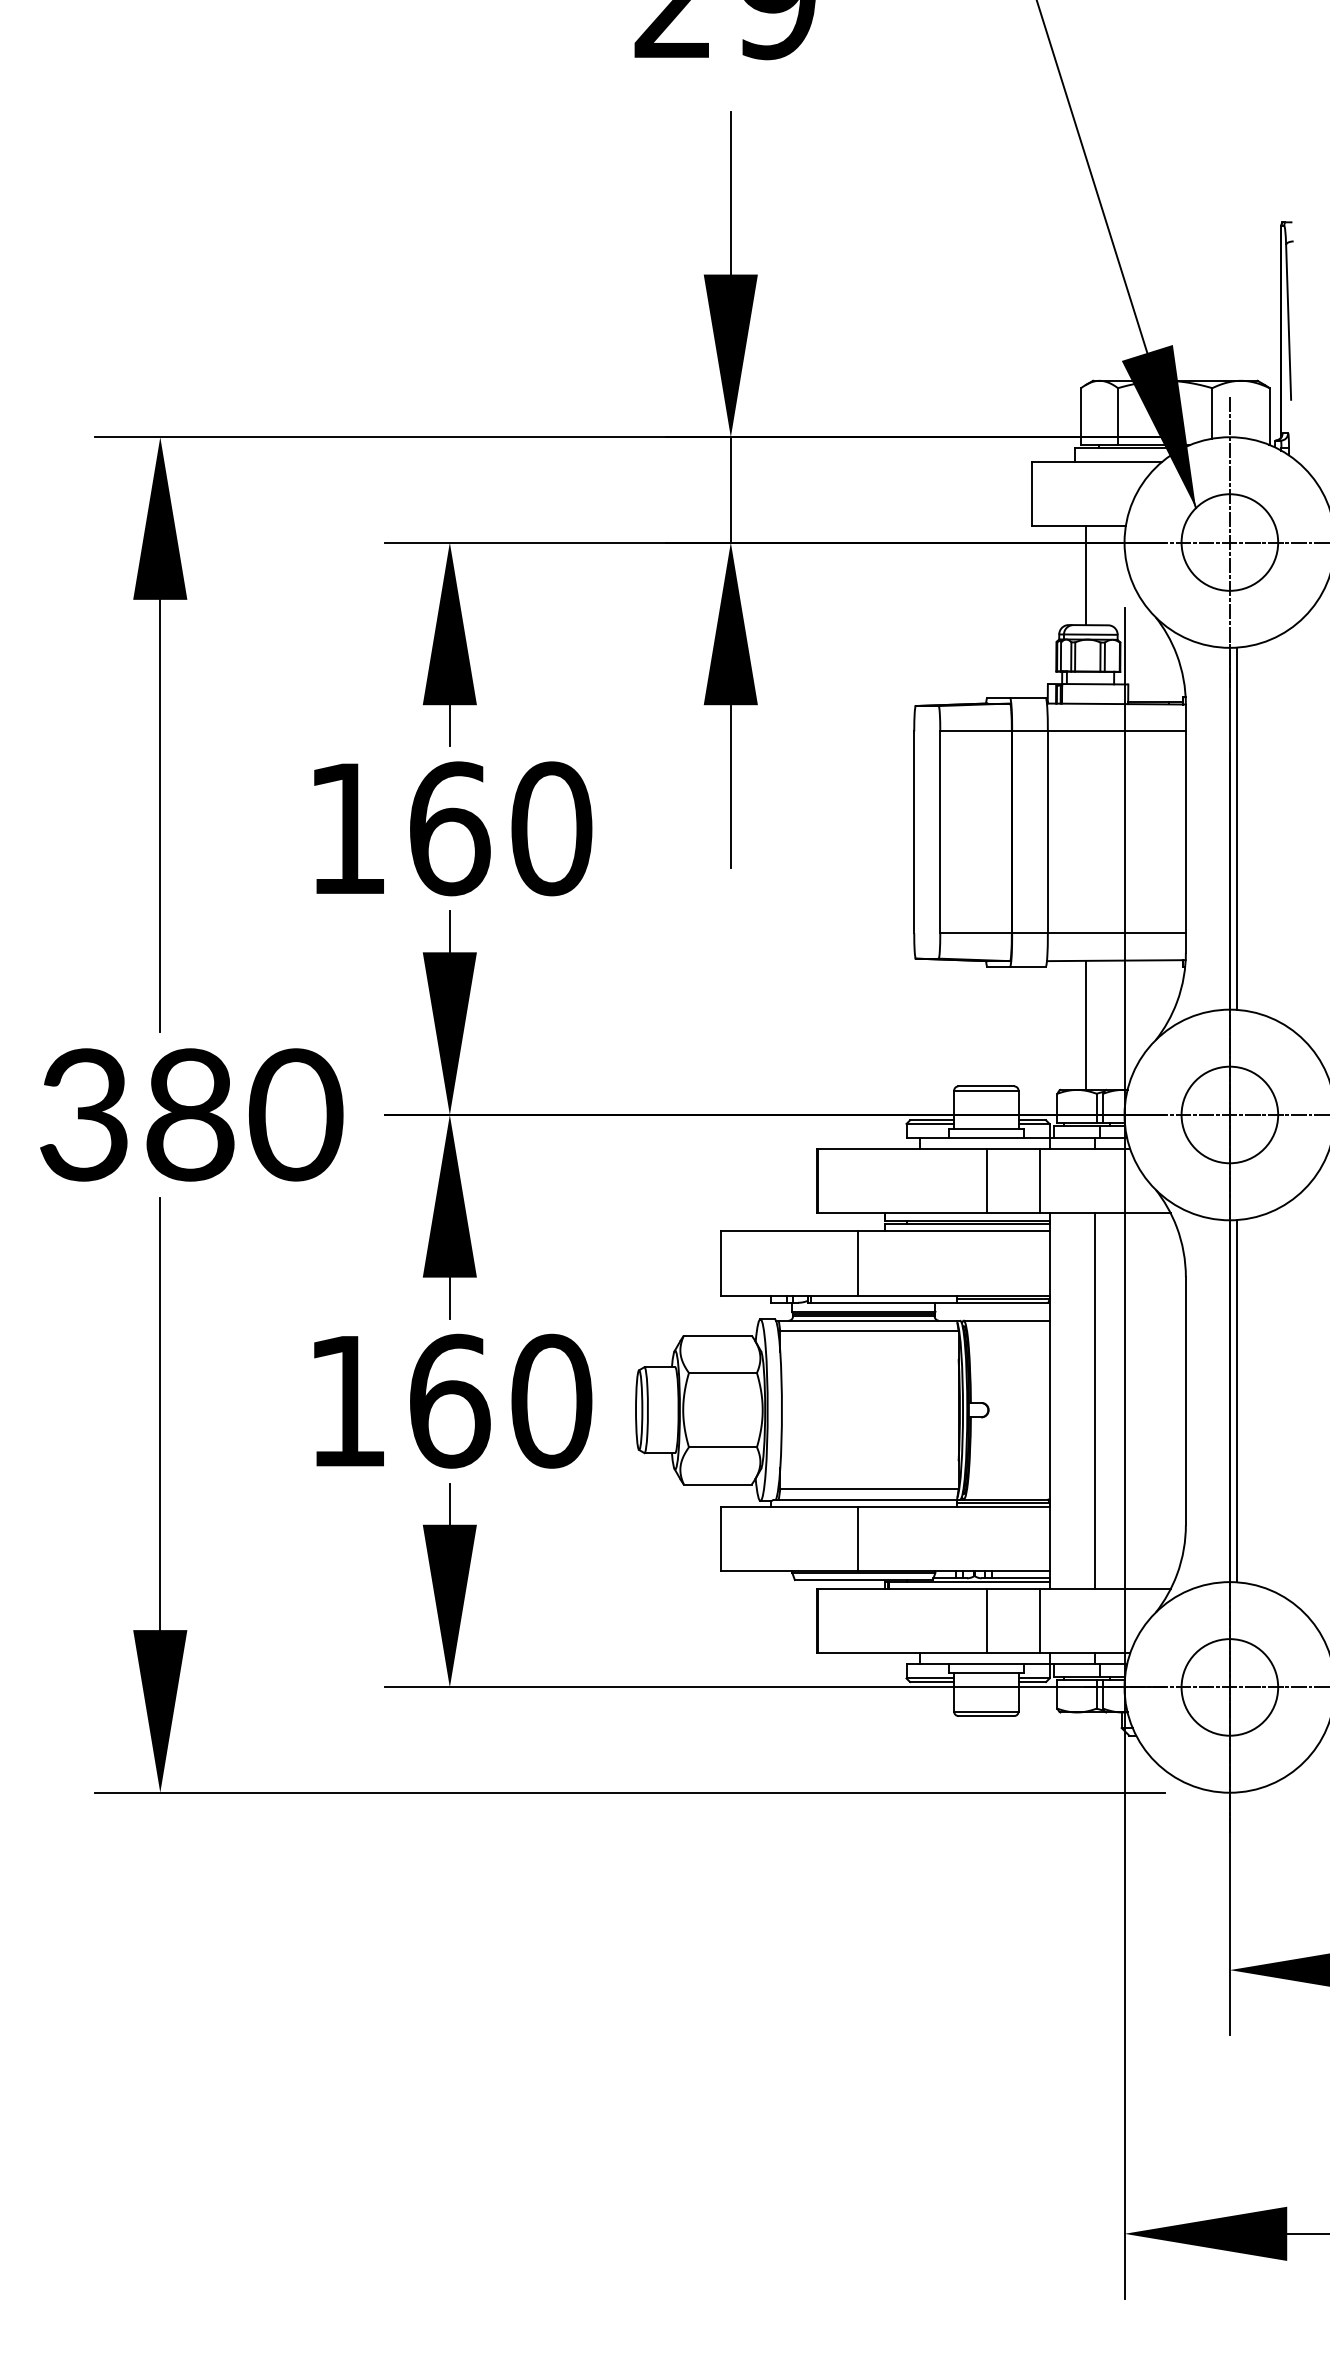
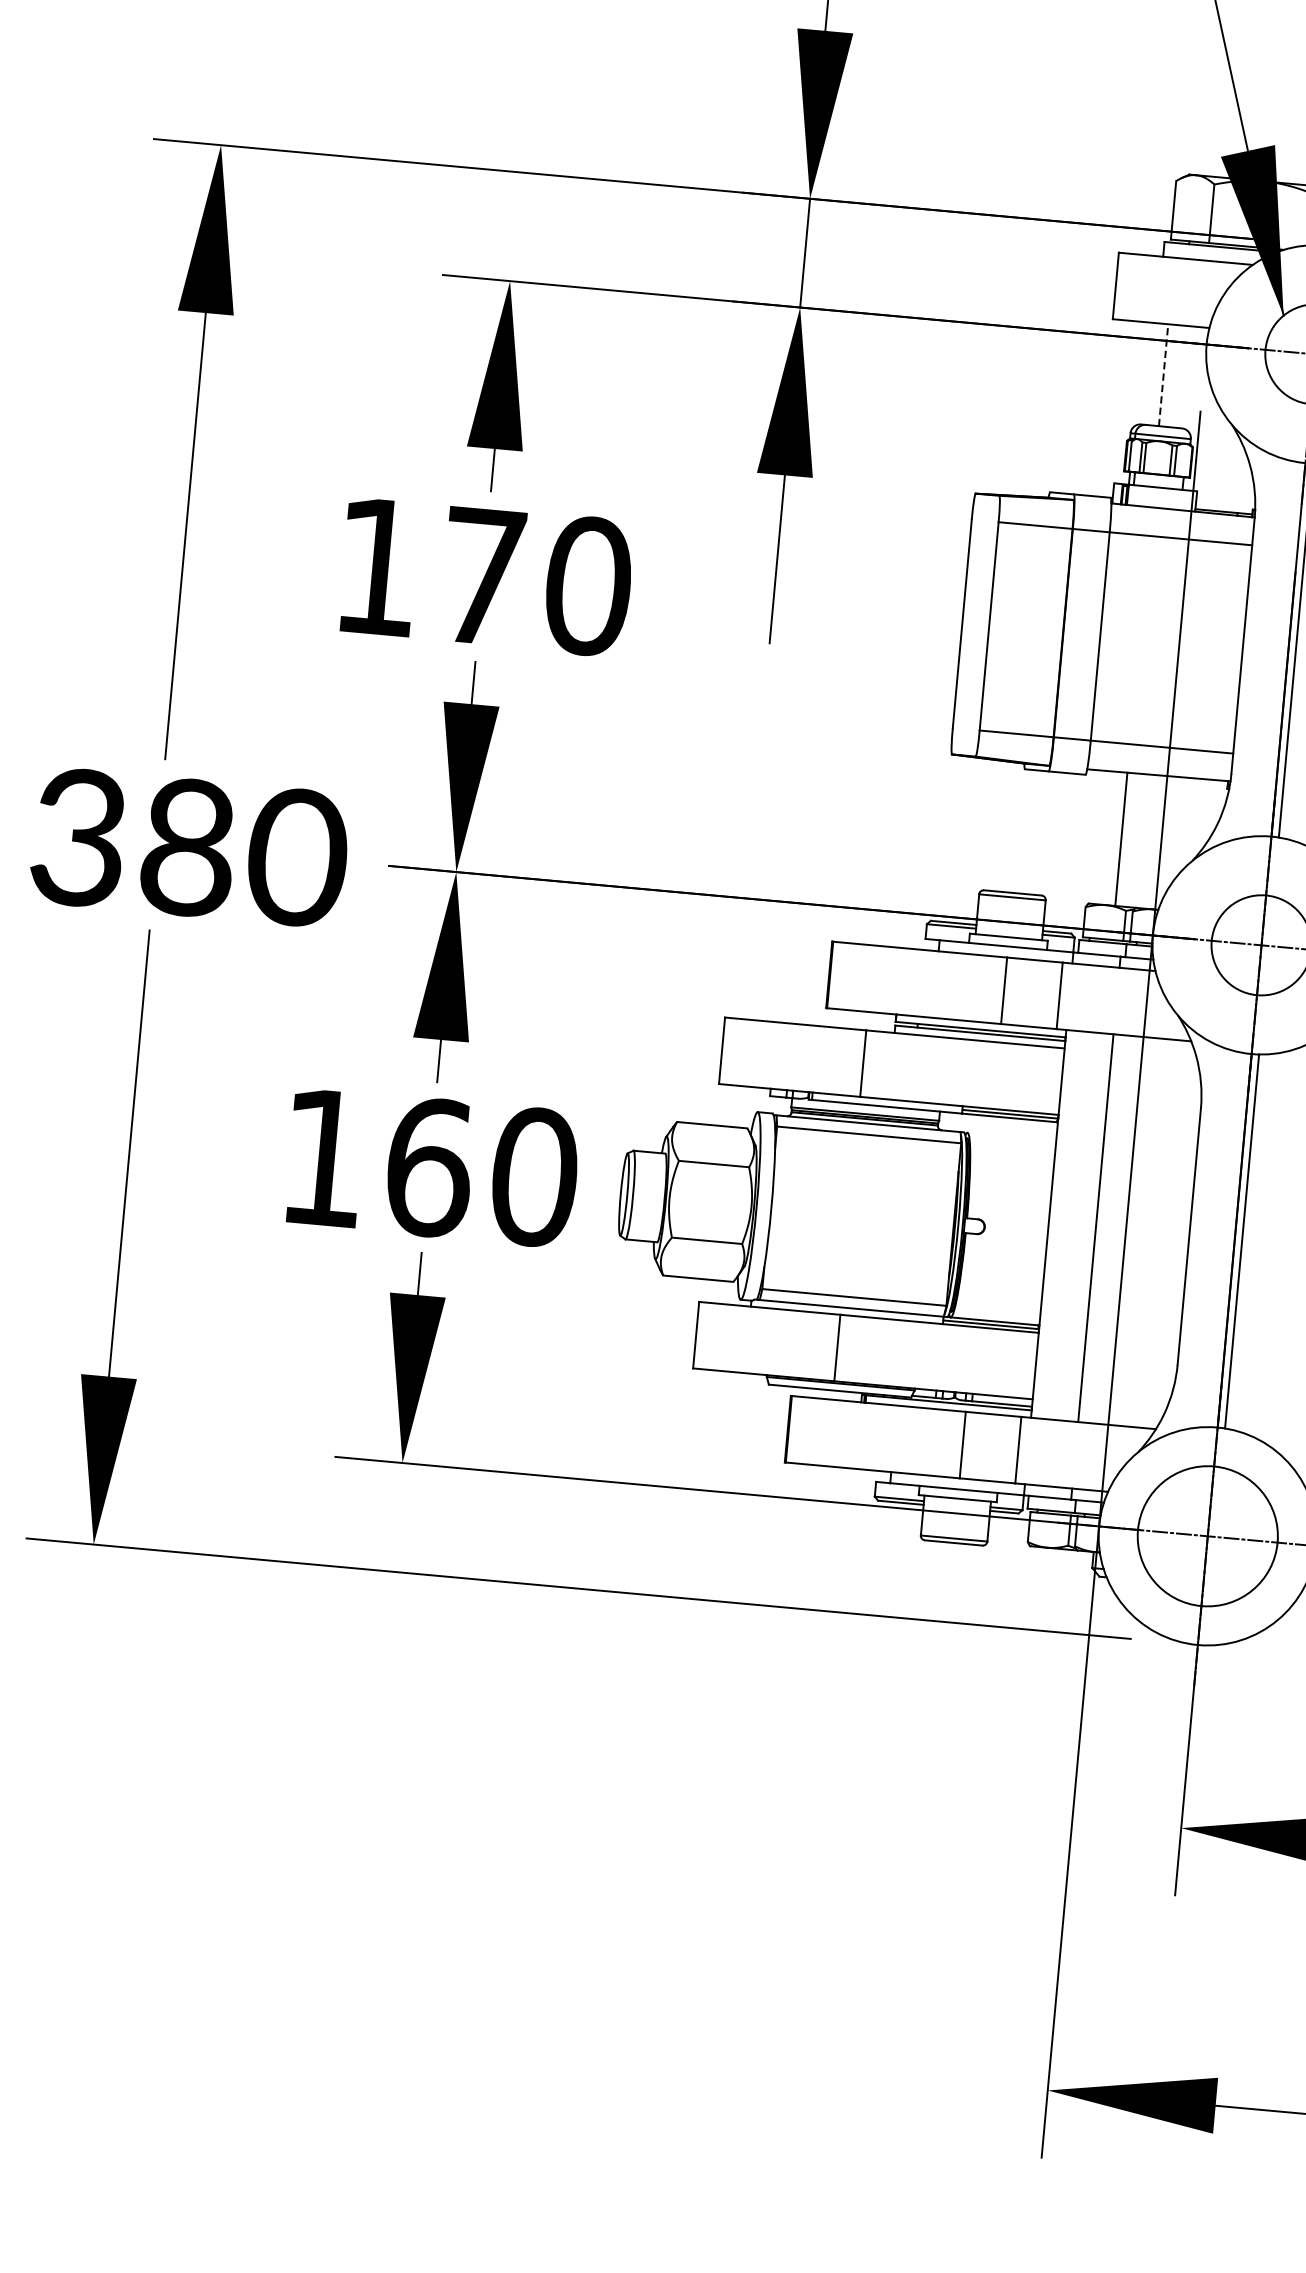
line: (1085, 575) -> (1163, 374), solid -> dashed
text: (450, 828) -> (483, 576), 160 -> 170
line: (1006, 1320) -> (1011, 1136), removed
circle: (1229, 1687) -> (1207, 1536), size x1.4

